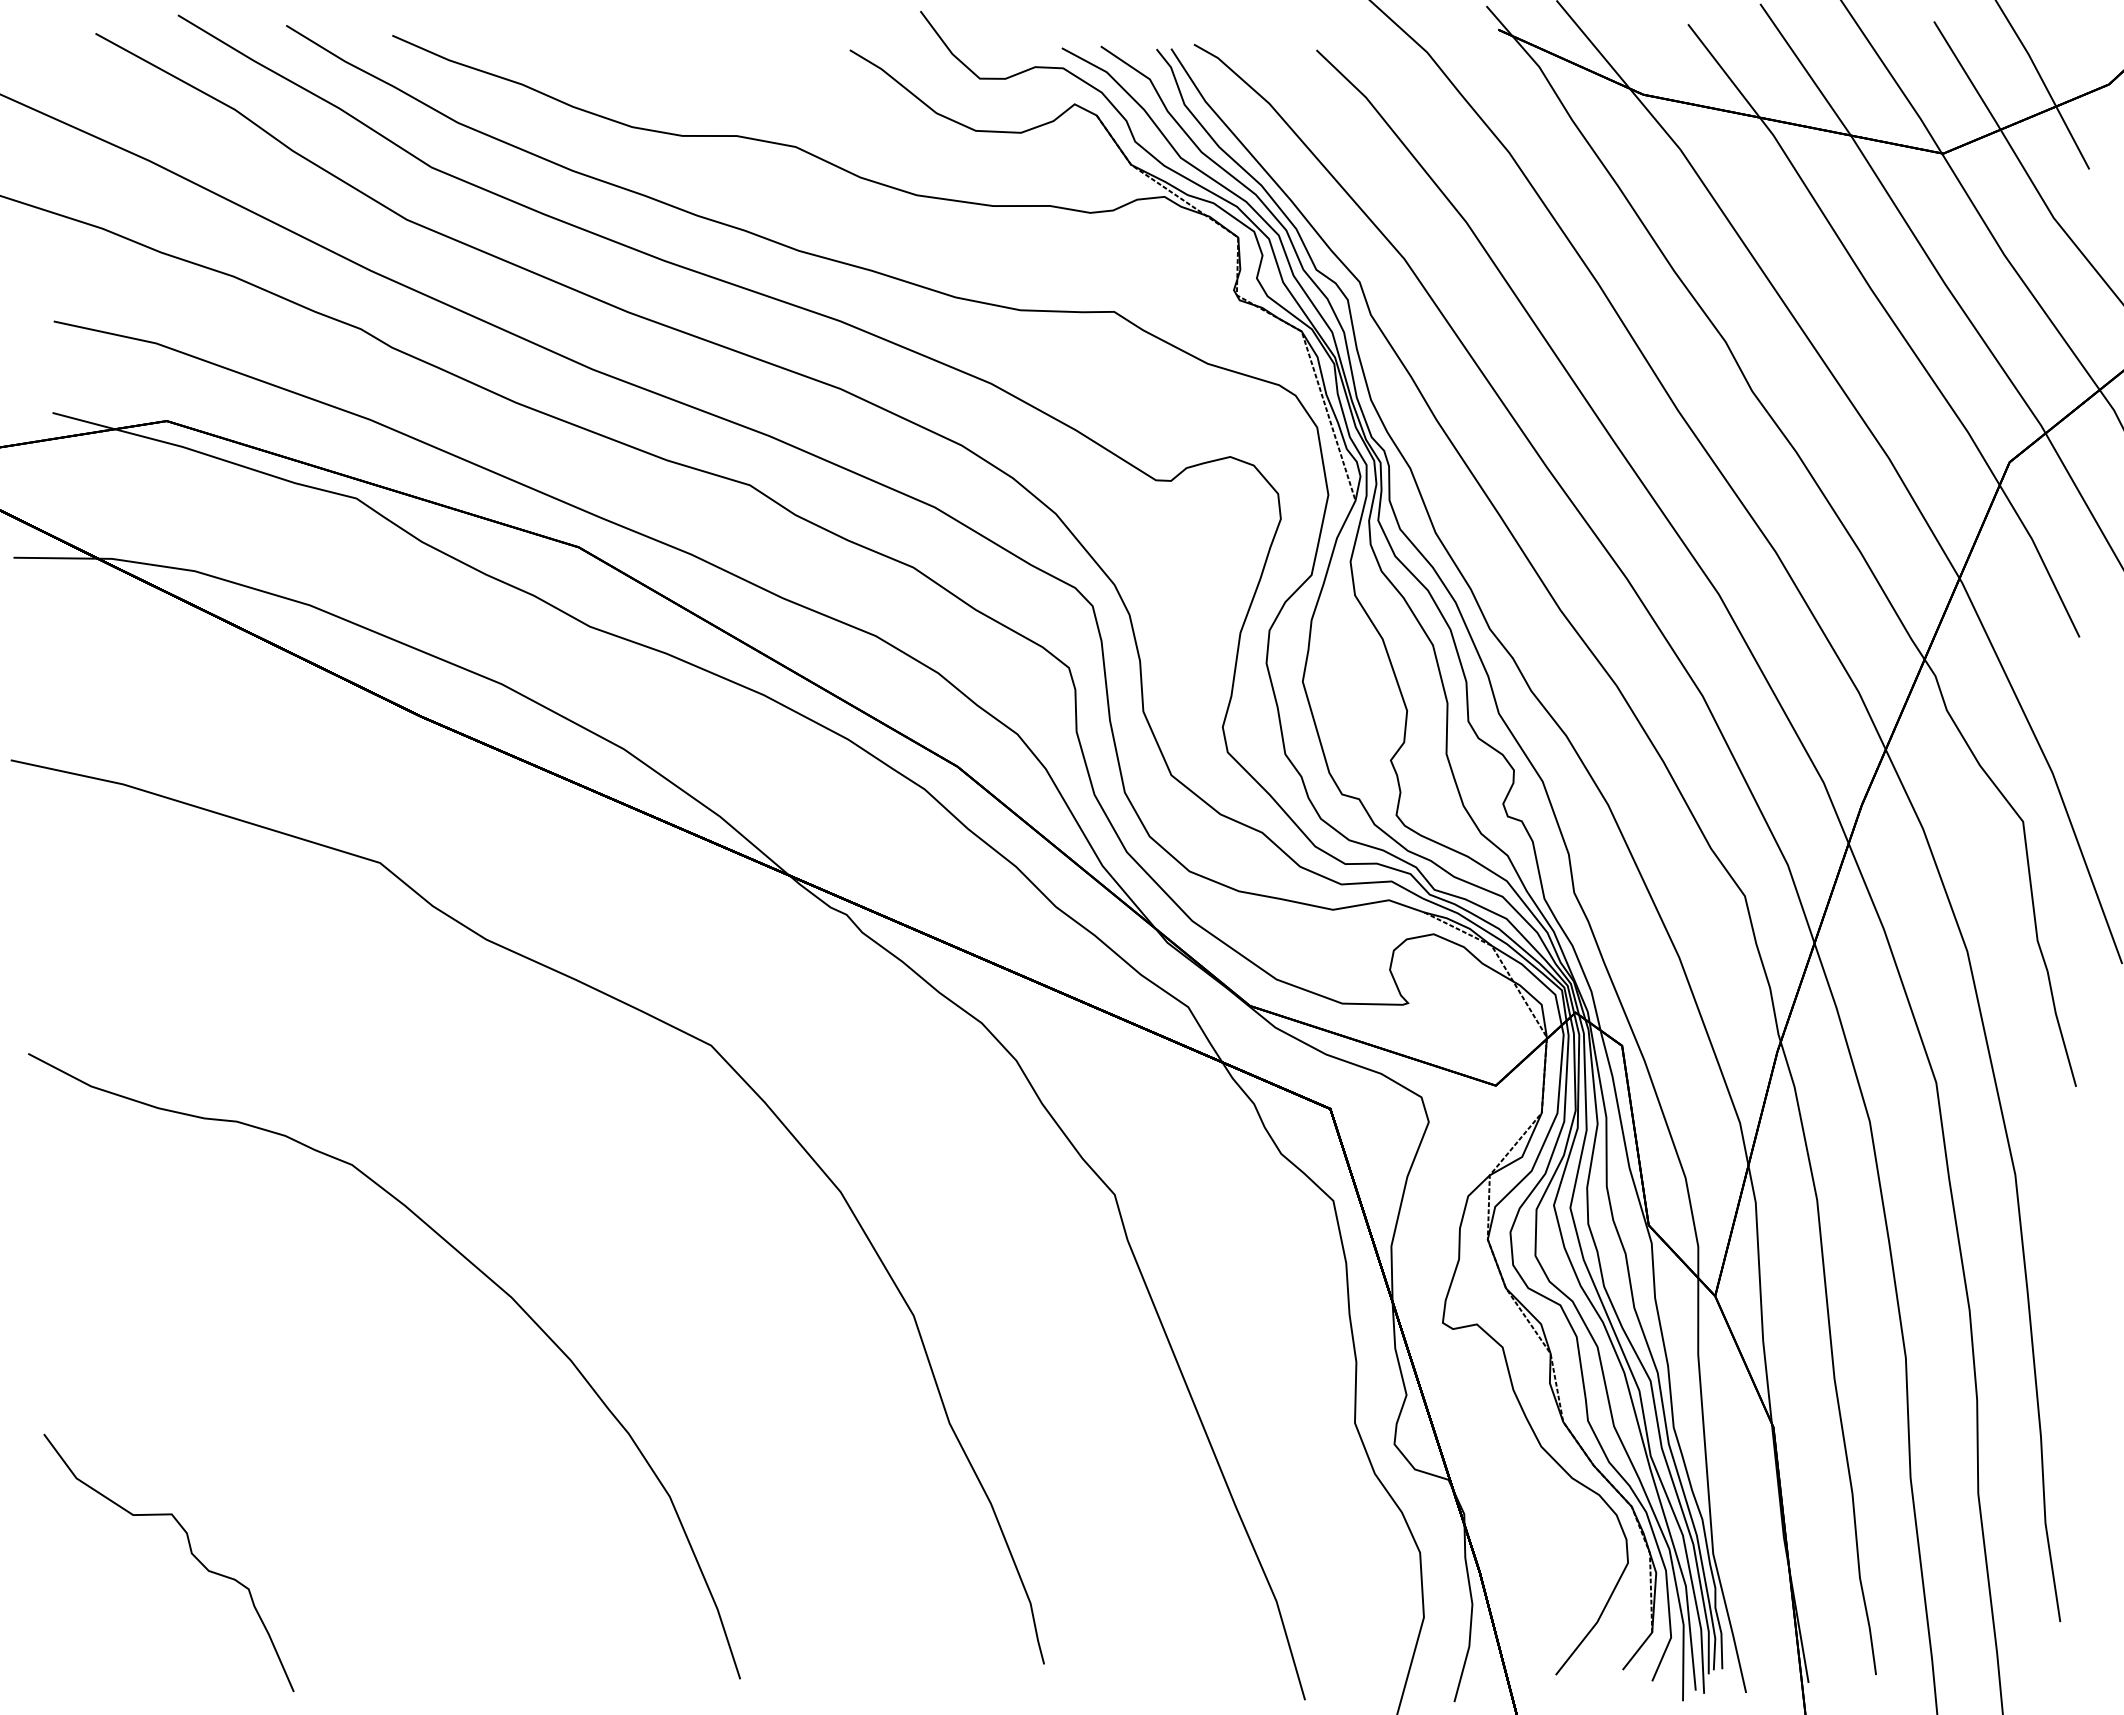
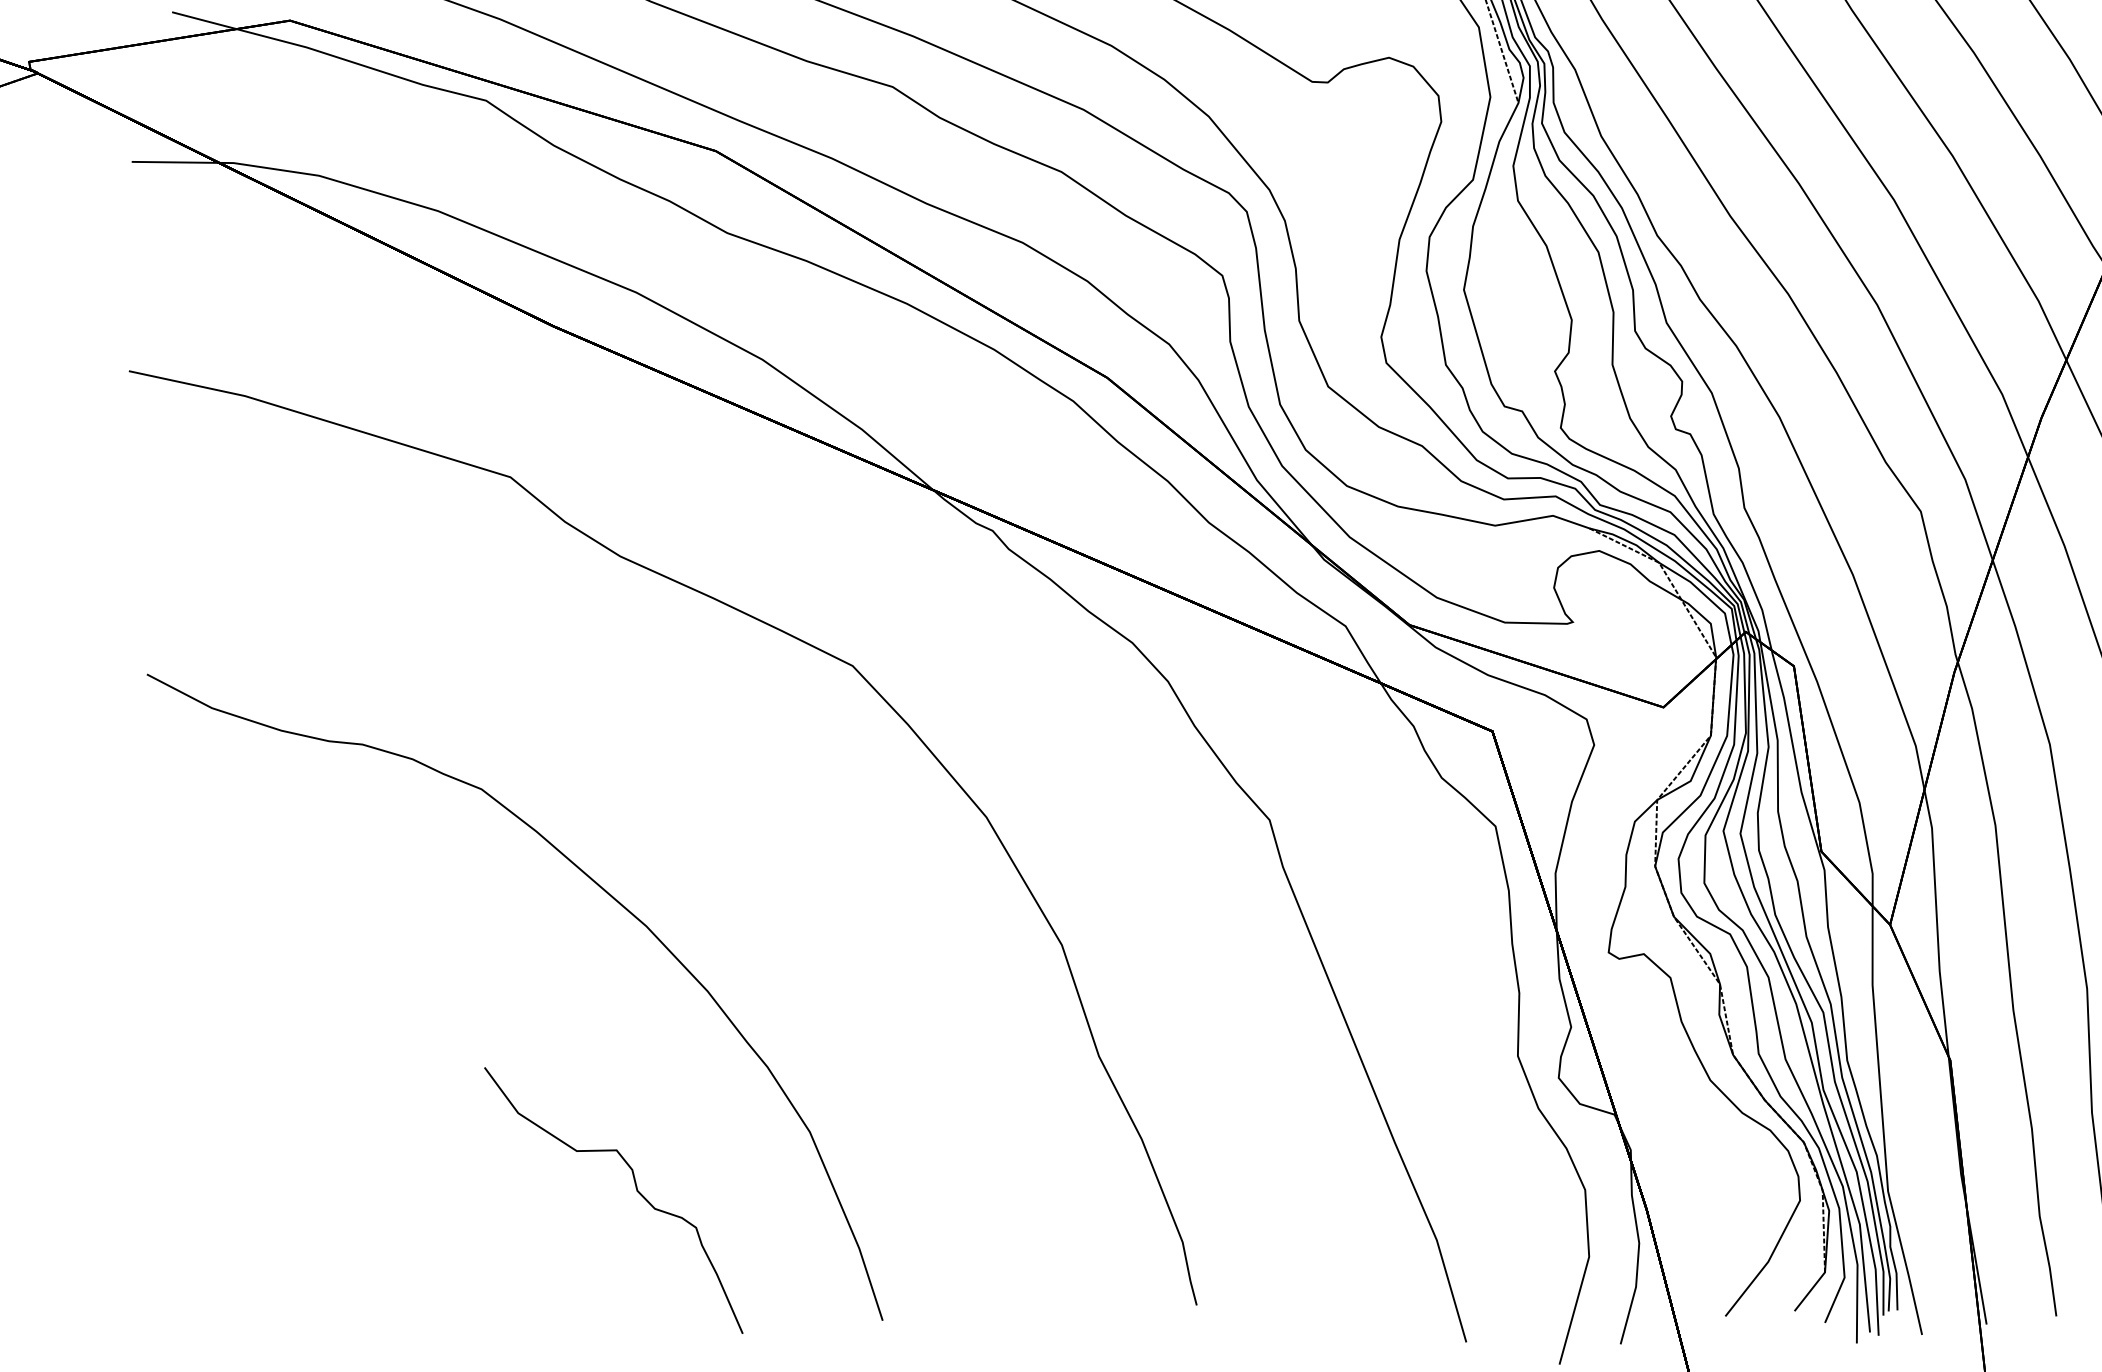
curve: (190, 1553) -> (635, 1190), moved

